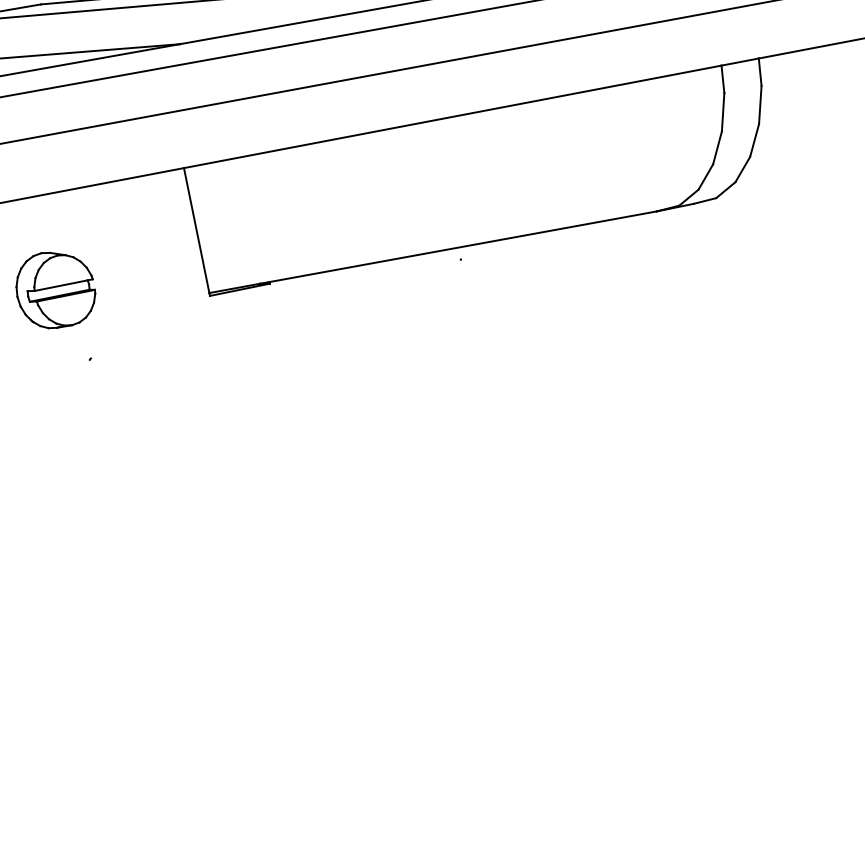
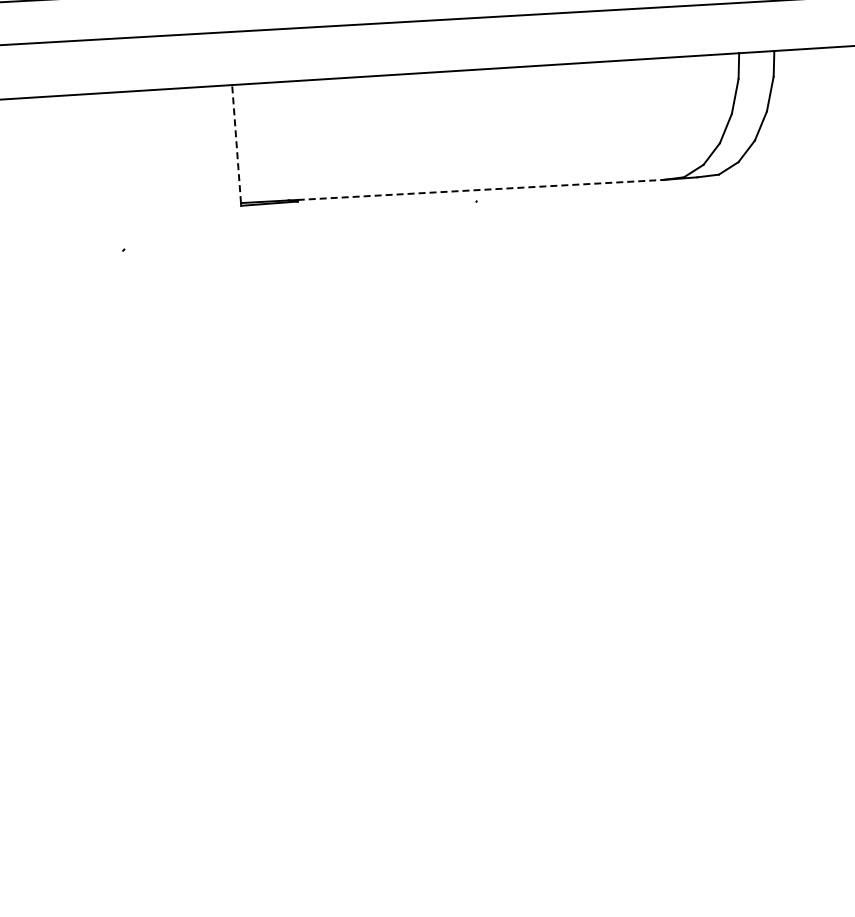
line: (196, 229) -> (236, 143), solid -> dashed
line: (463, 246) -> (480, 189), solid -> dashed
part: (55, 289) -> (99, 181), removed

